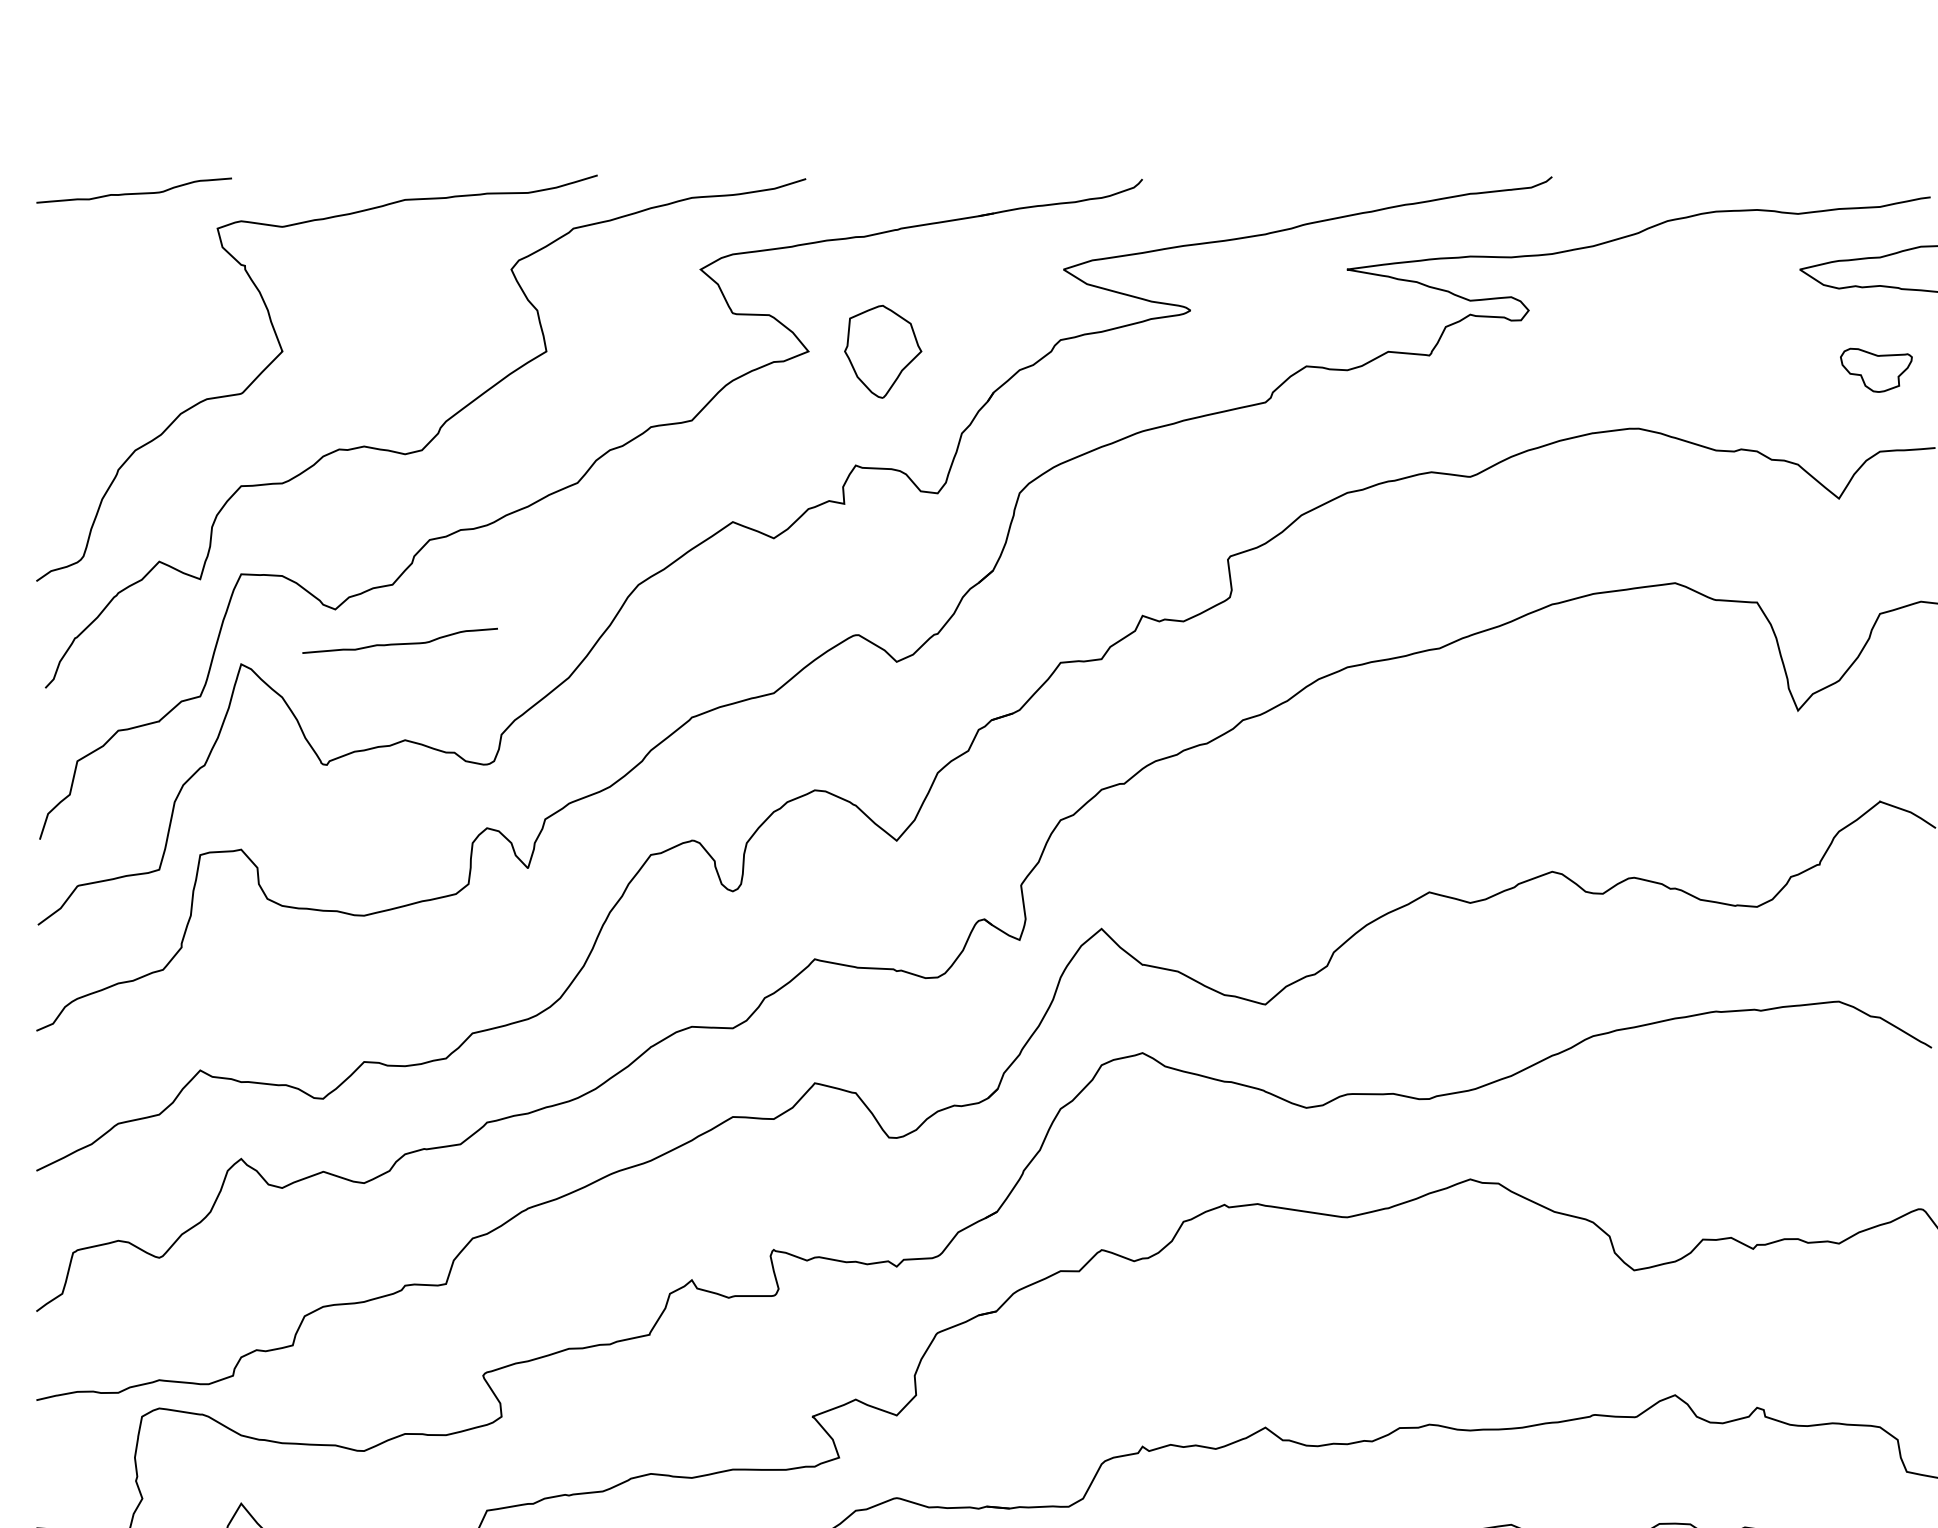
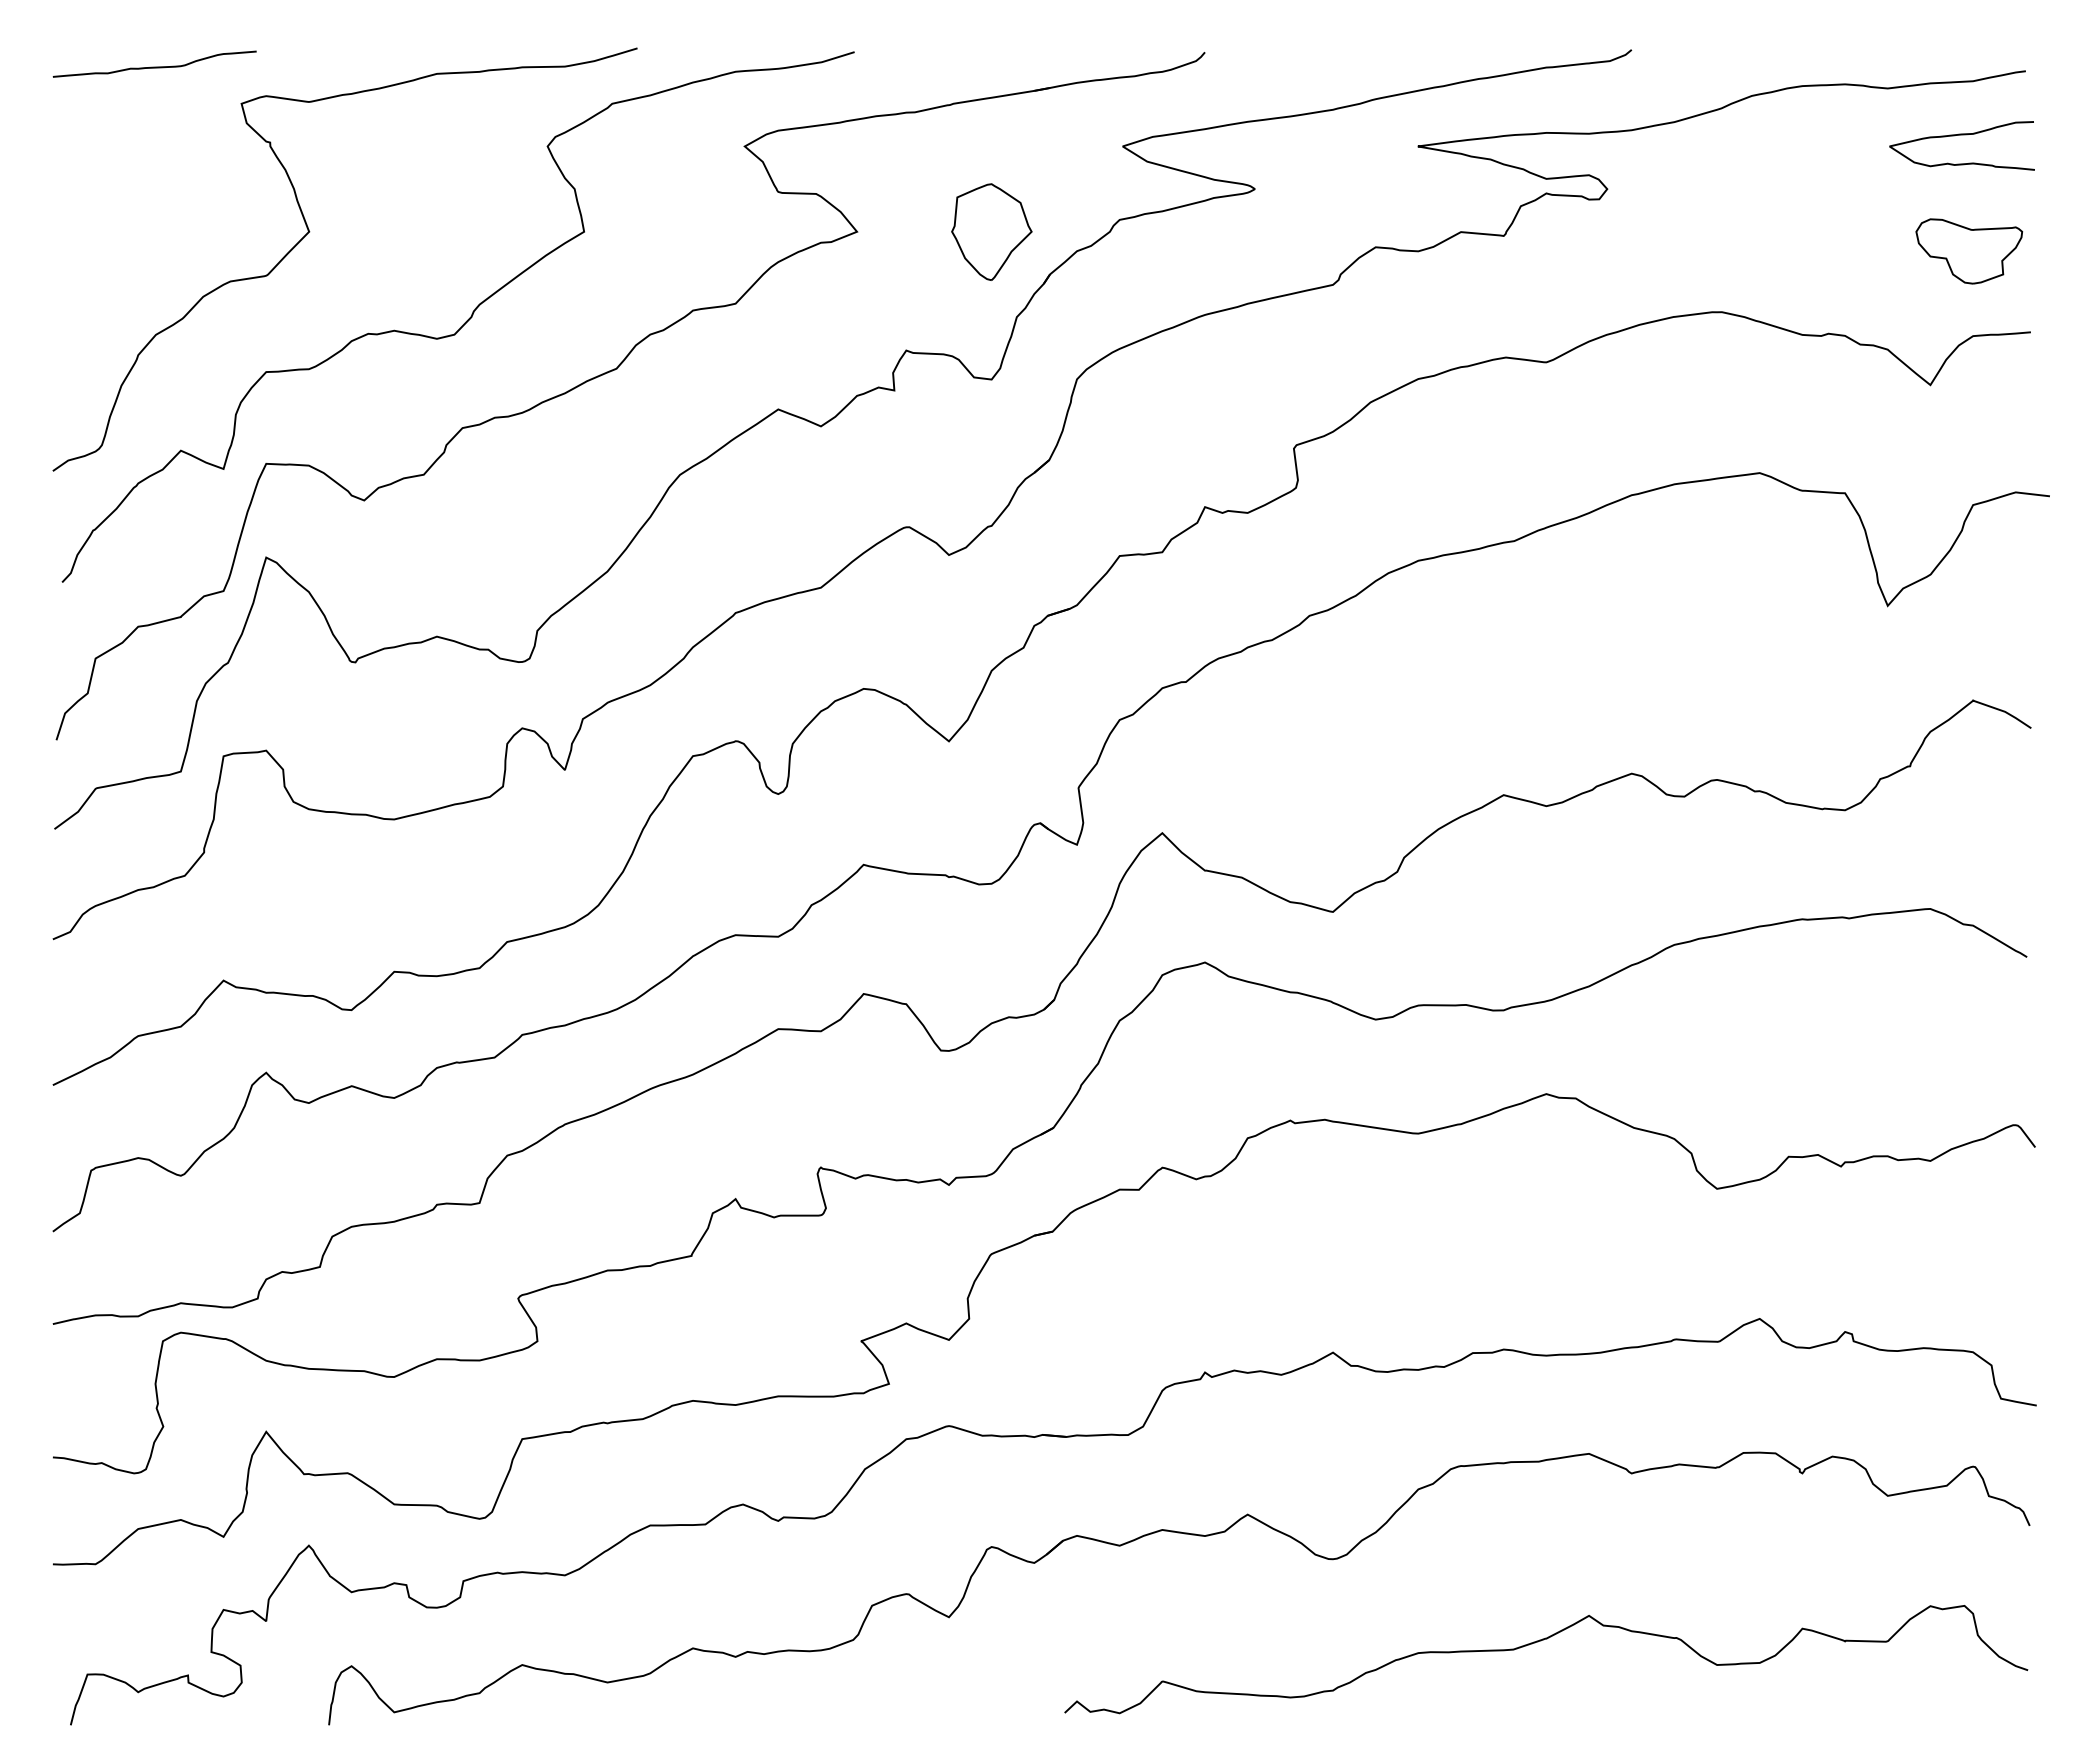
part: (882, 351) -> (991, 231), moved
part: (1876, 370) -> (1969, 251), size x1.43
curve: (399, 643) -> (431, 535), removed

